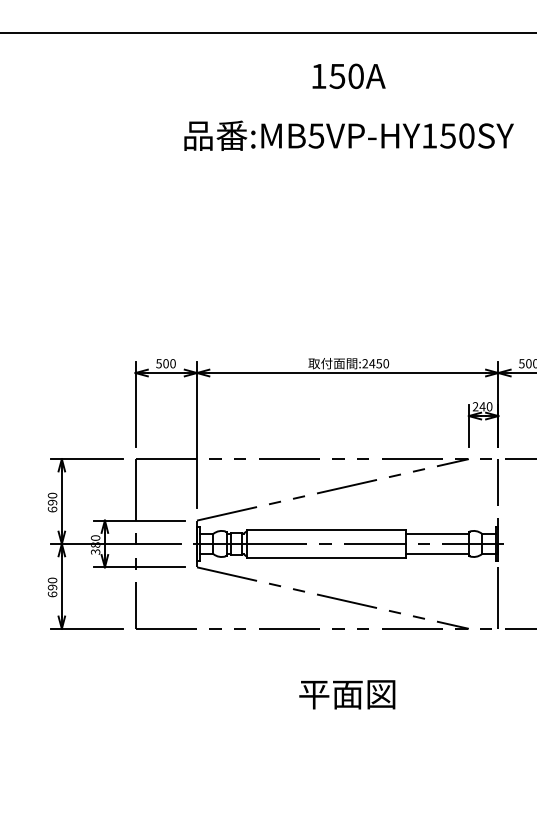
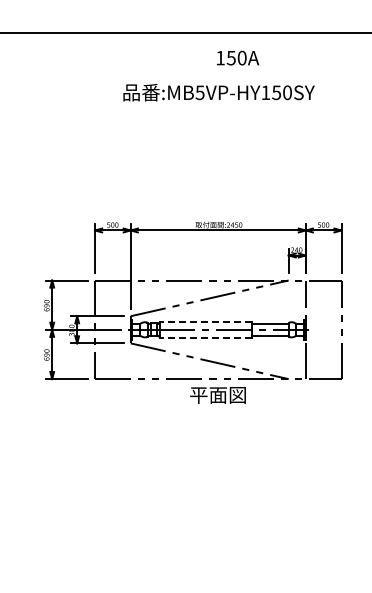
text: (349, 75) -> (238, 57), moved
line: (325, 529) -> (205, 321), solid -> dashed
line: (325, 557) -> (205, 337), solid -> dashed
text: (346, 694) -> (217, 395), moved

